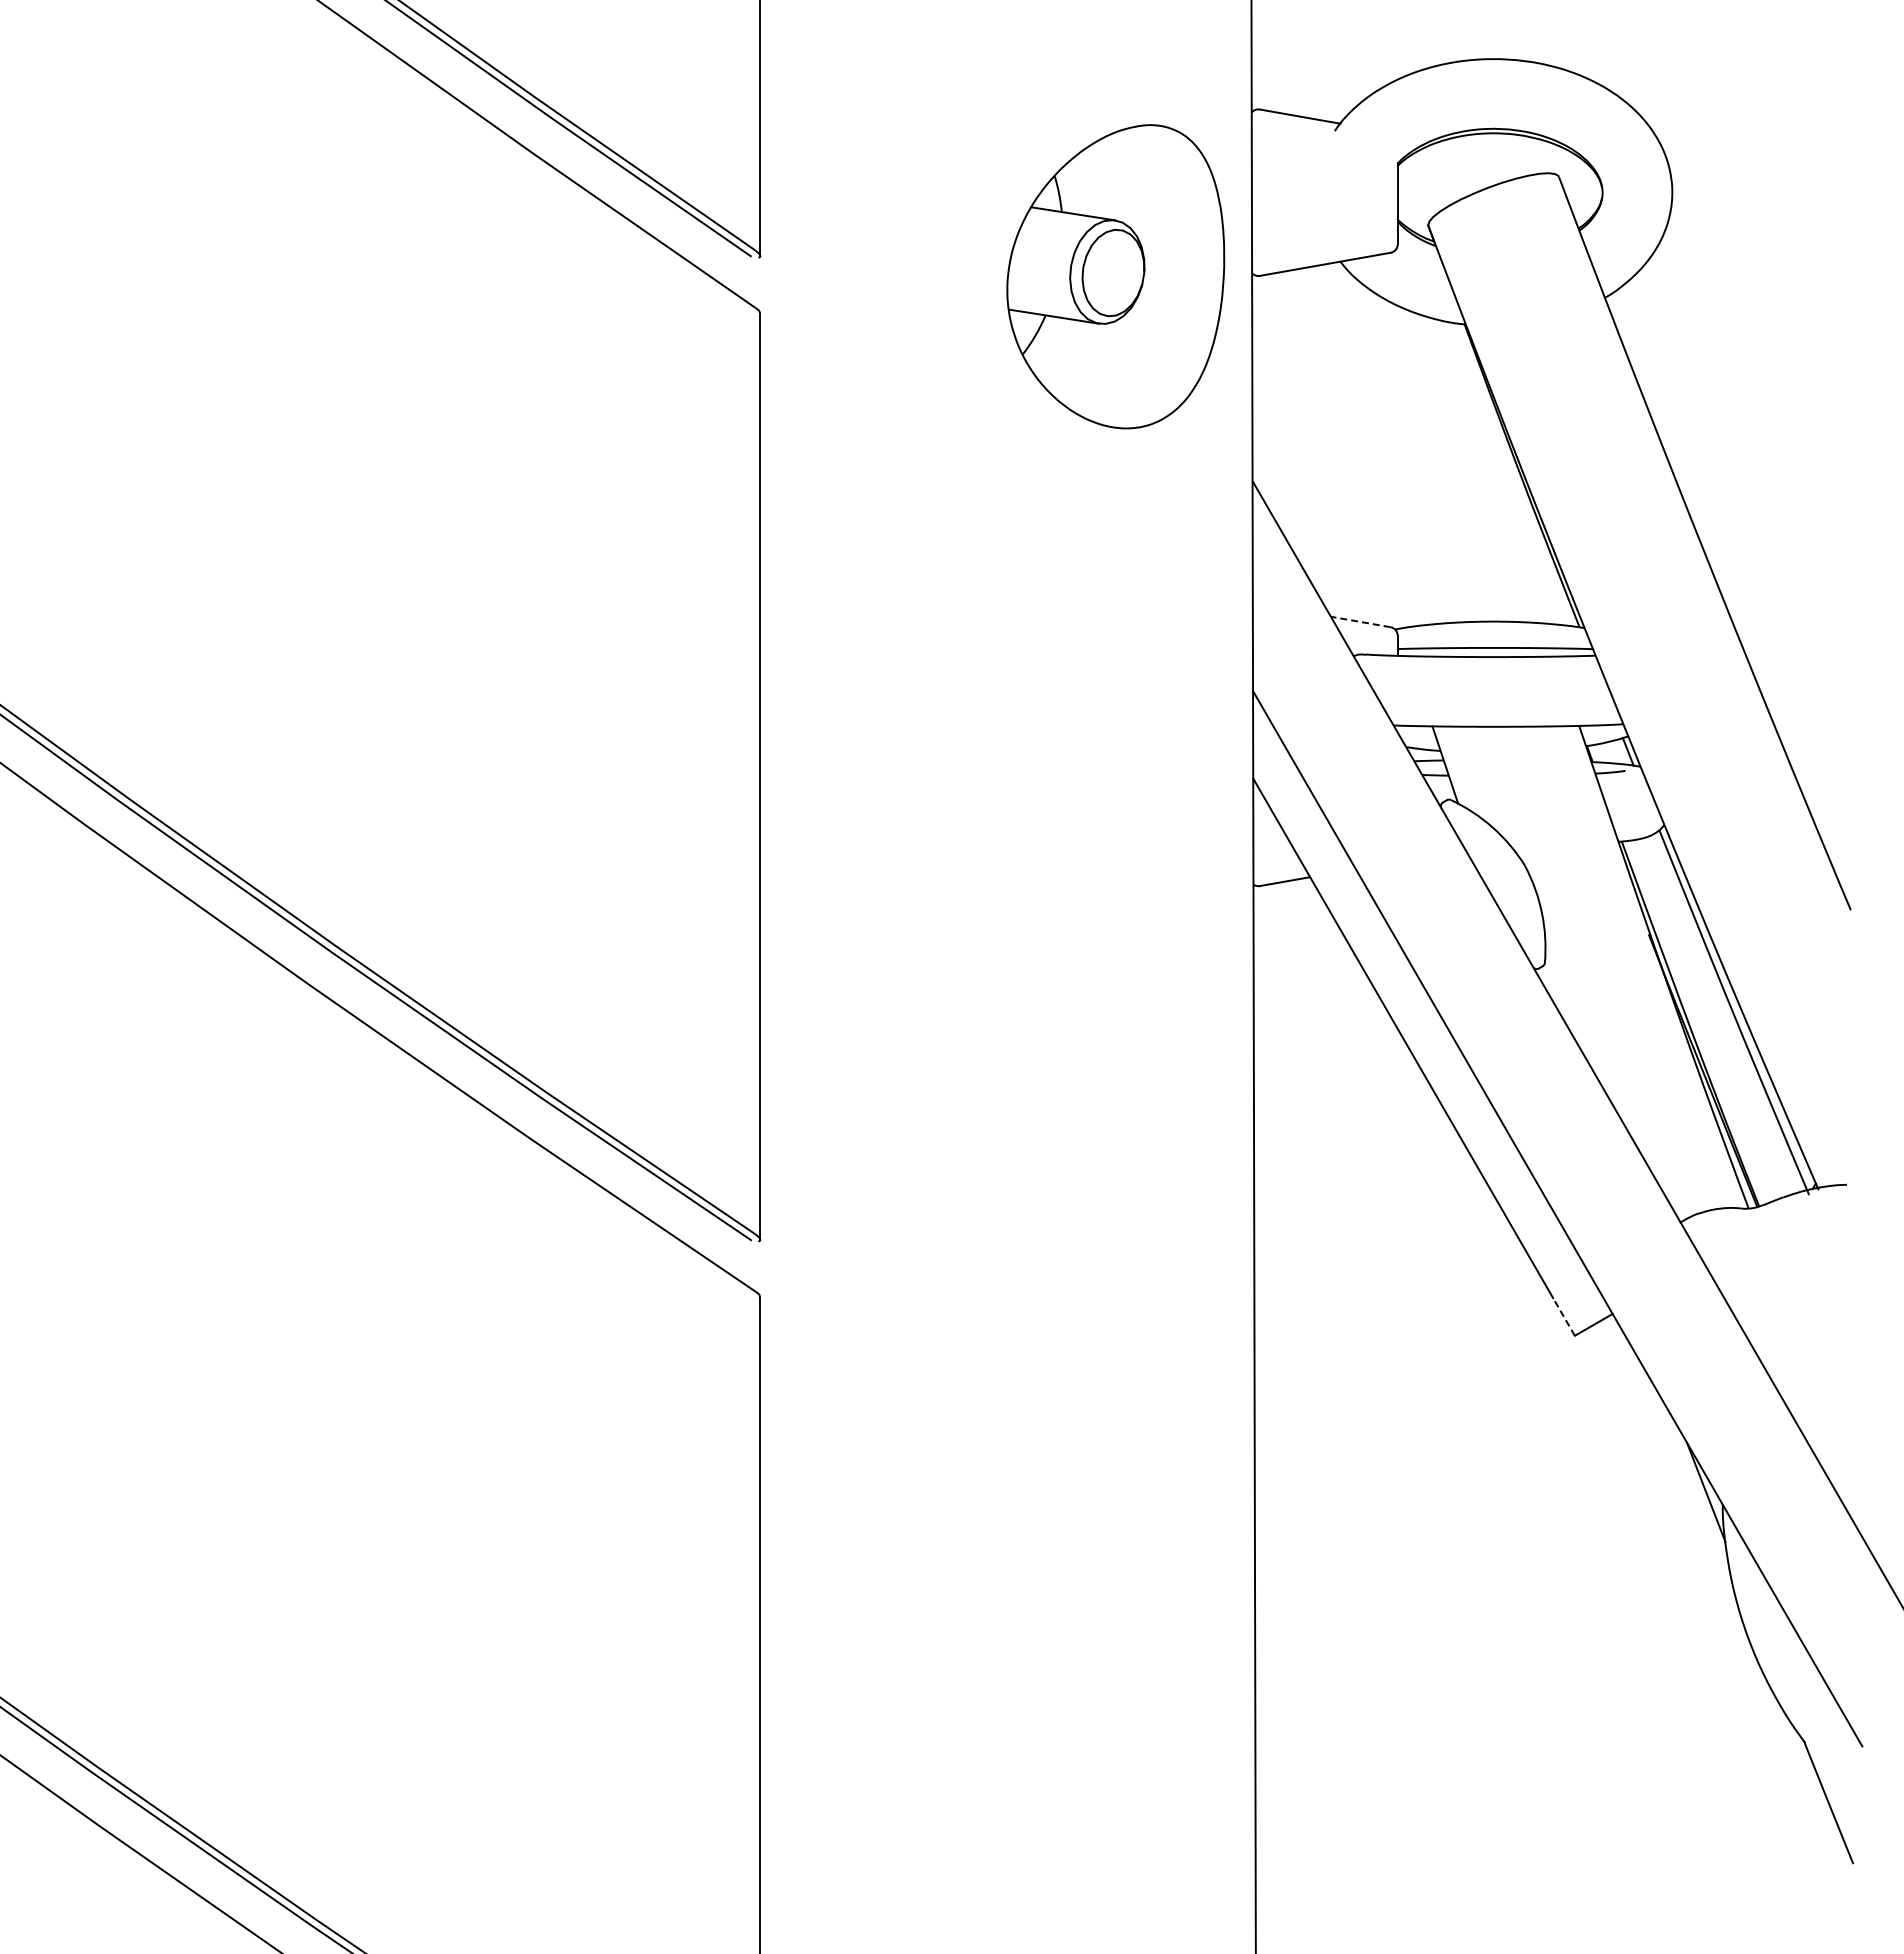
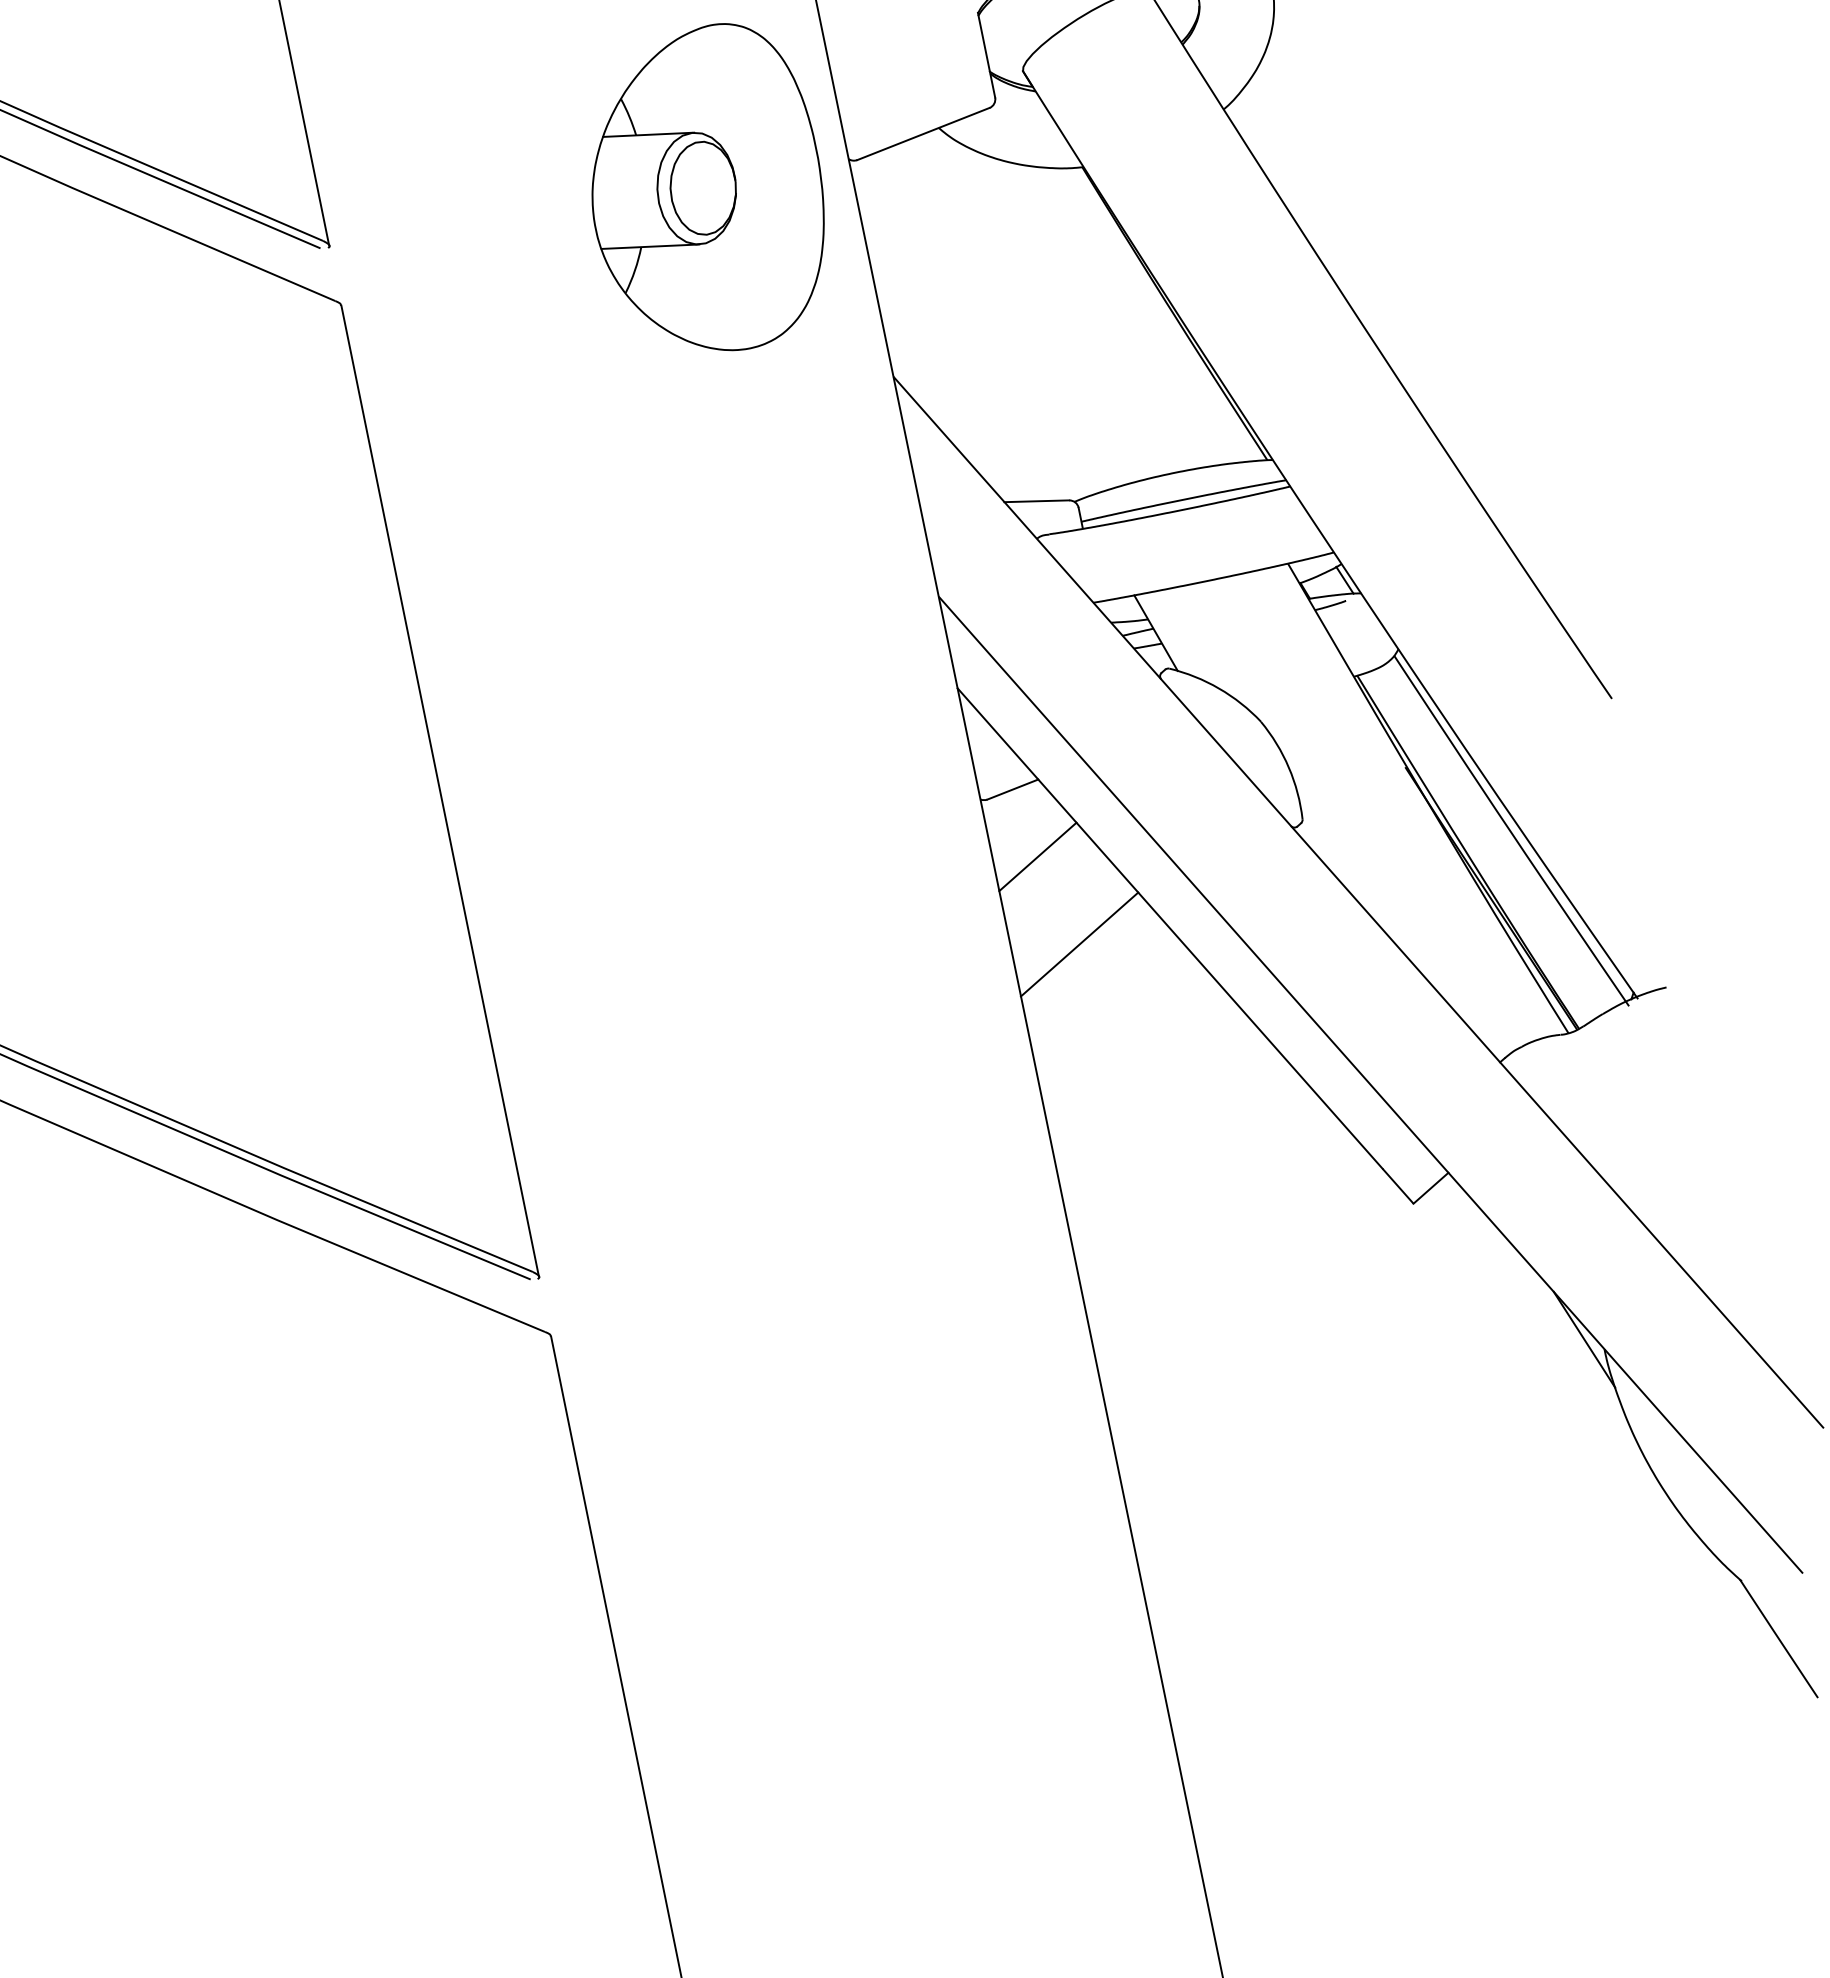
line: (1360, 621) -> (1036, 500), dashed -> solid
line: (1295, 947) -> (1037, 856), added
line: (1316, 1035) -> (1078, 944), added
line: (1564, 1316) -> (1398, 1185), dashed -> solid

